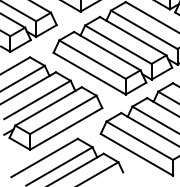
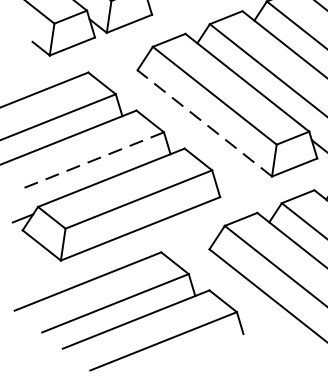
line: (89, 73) -> (204, 122), solid -> dashed
line: (37, 100) -> (90, 162), solid -> dashed

